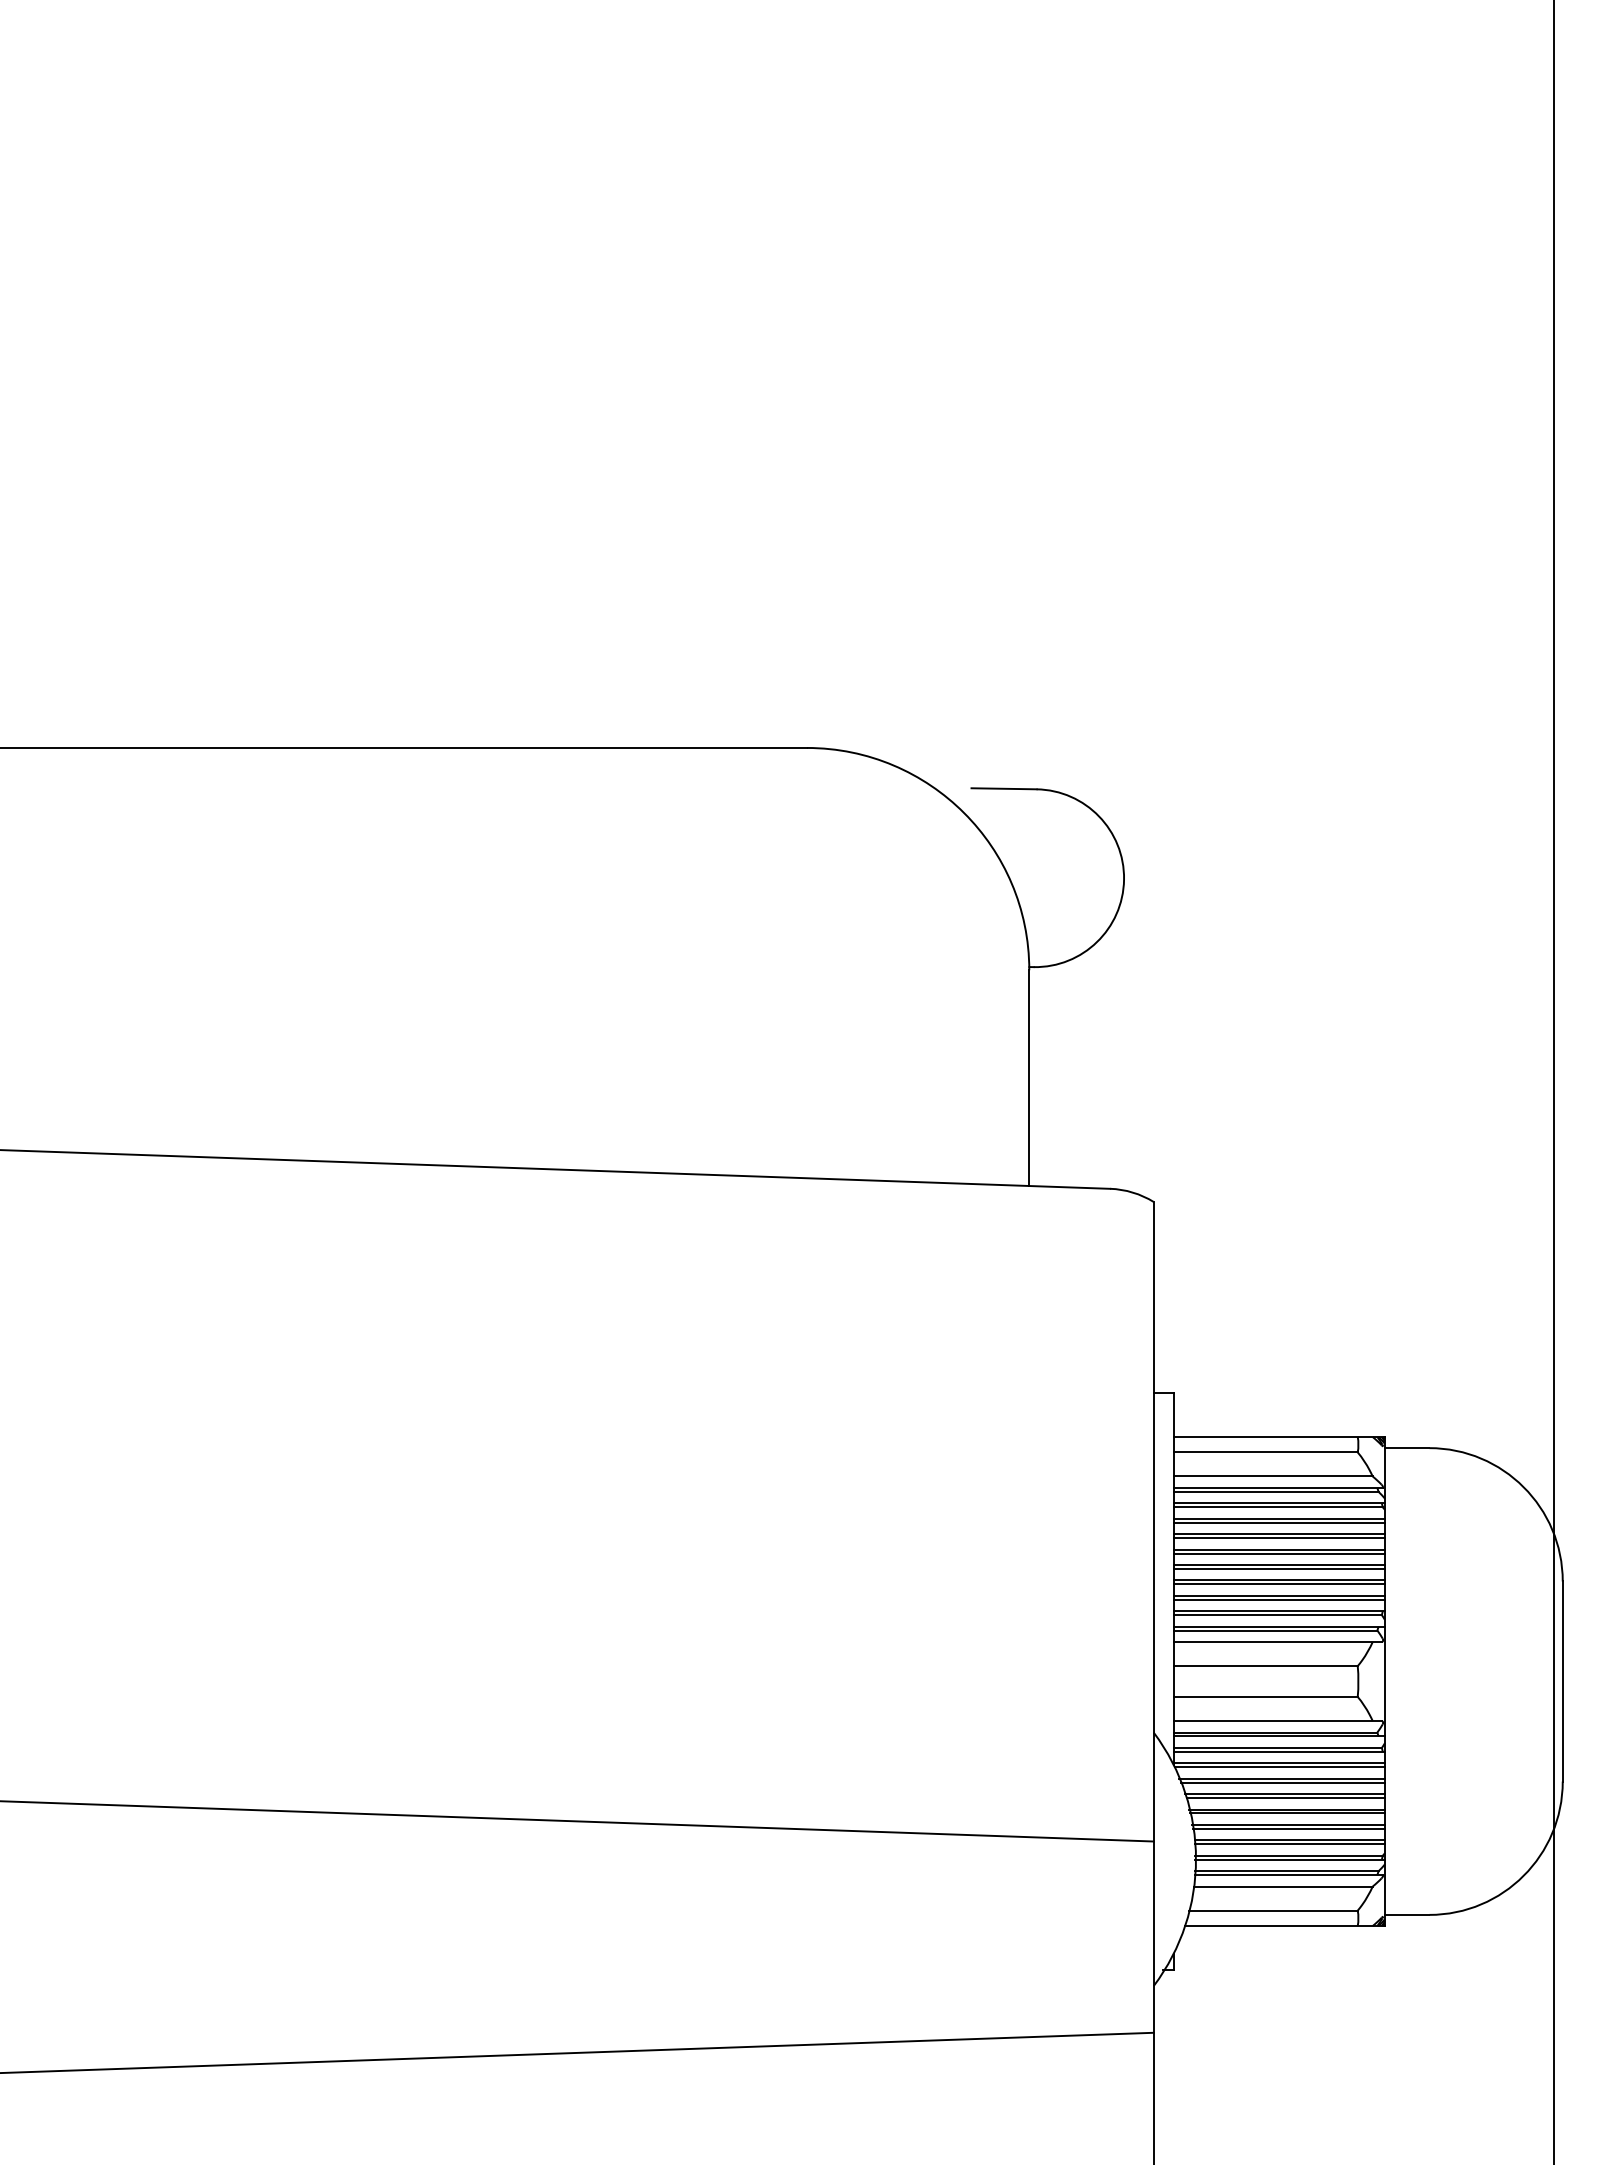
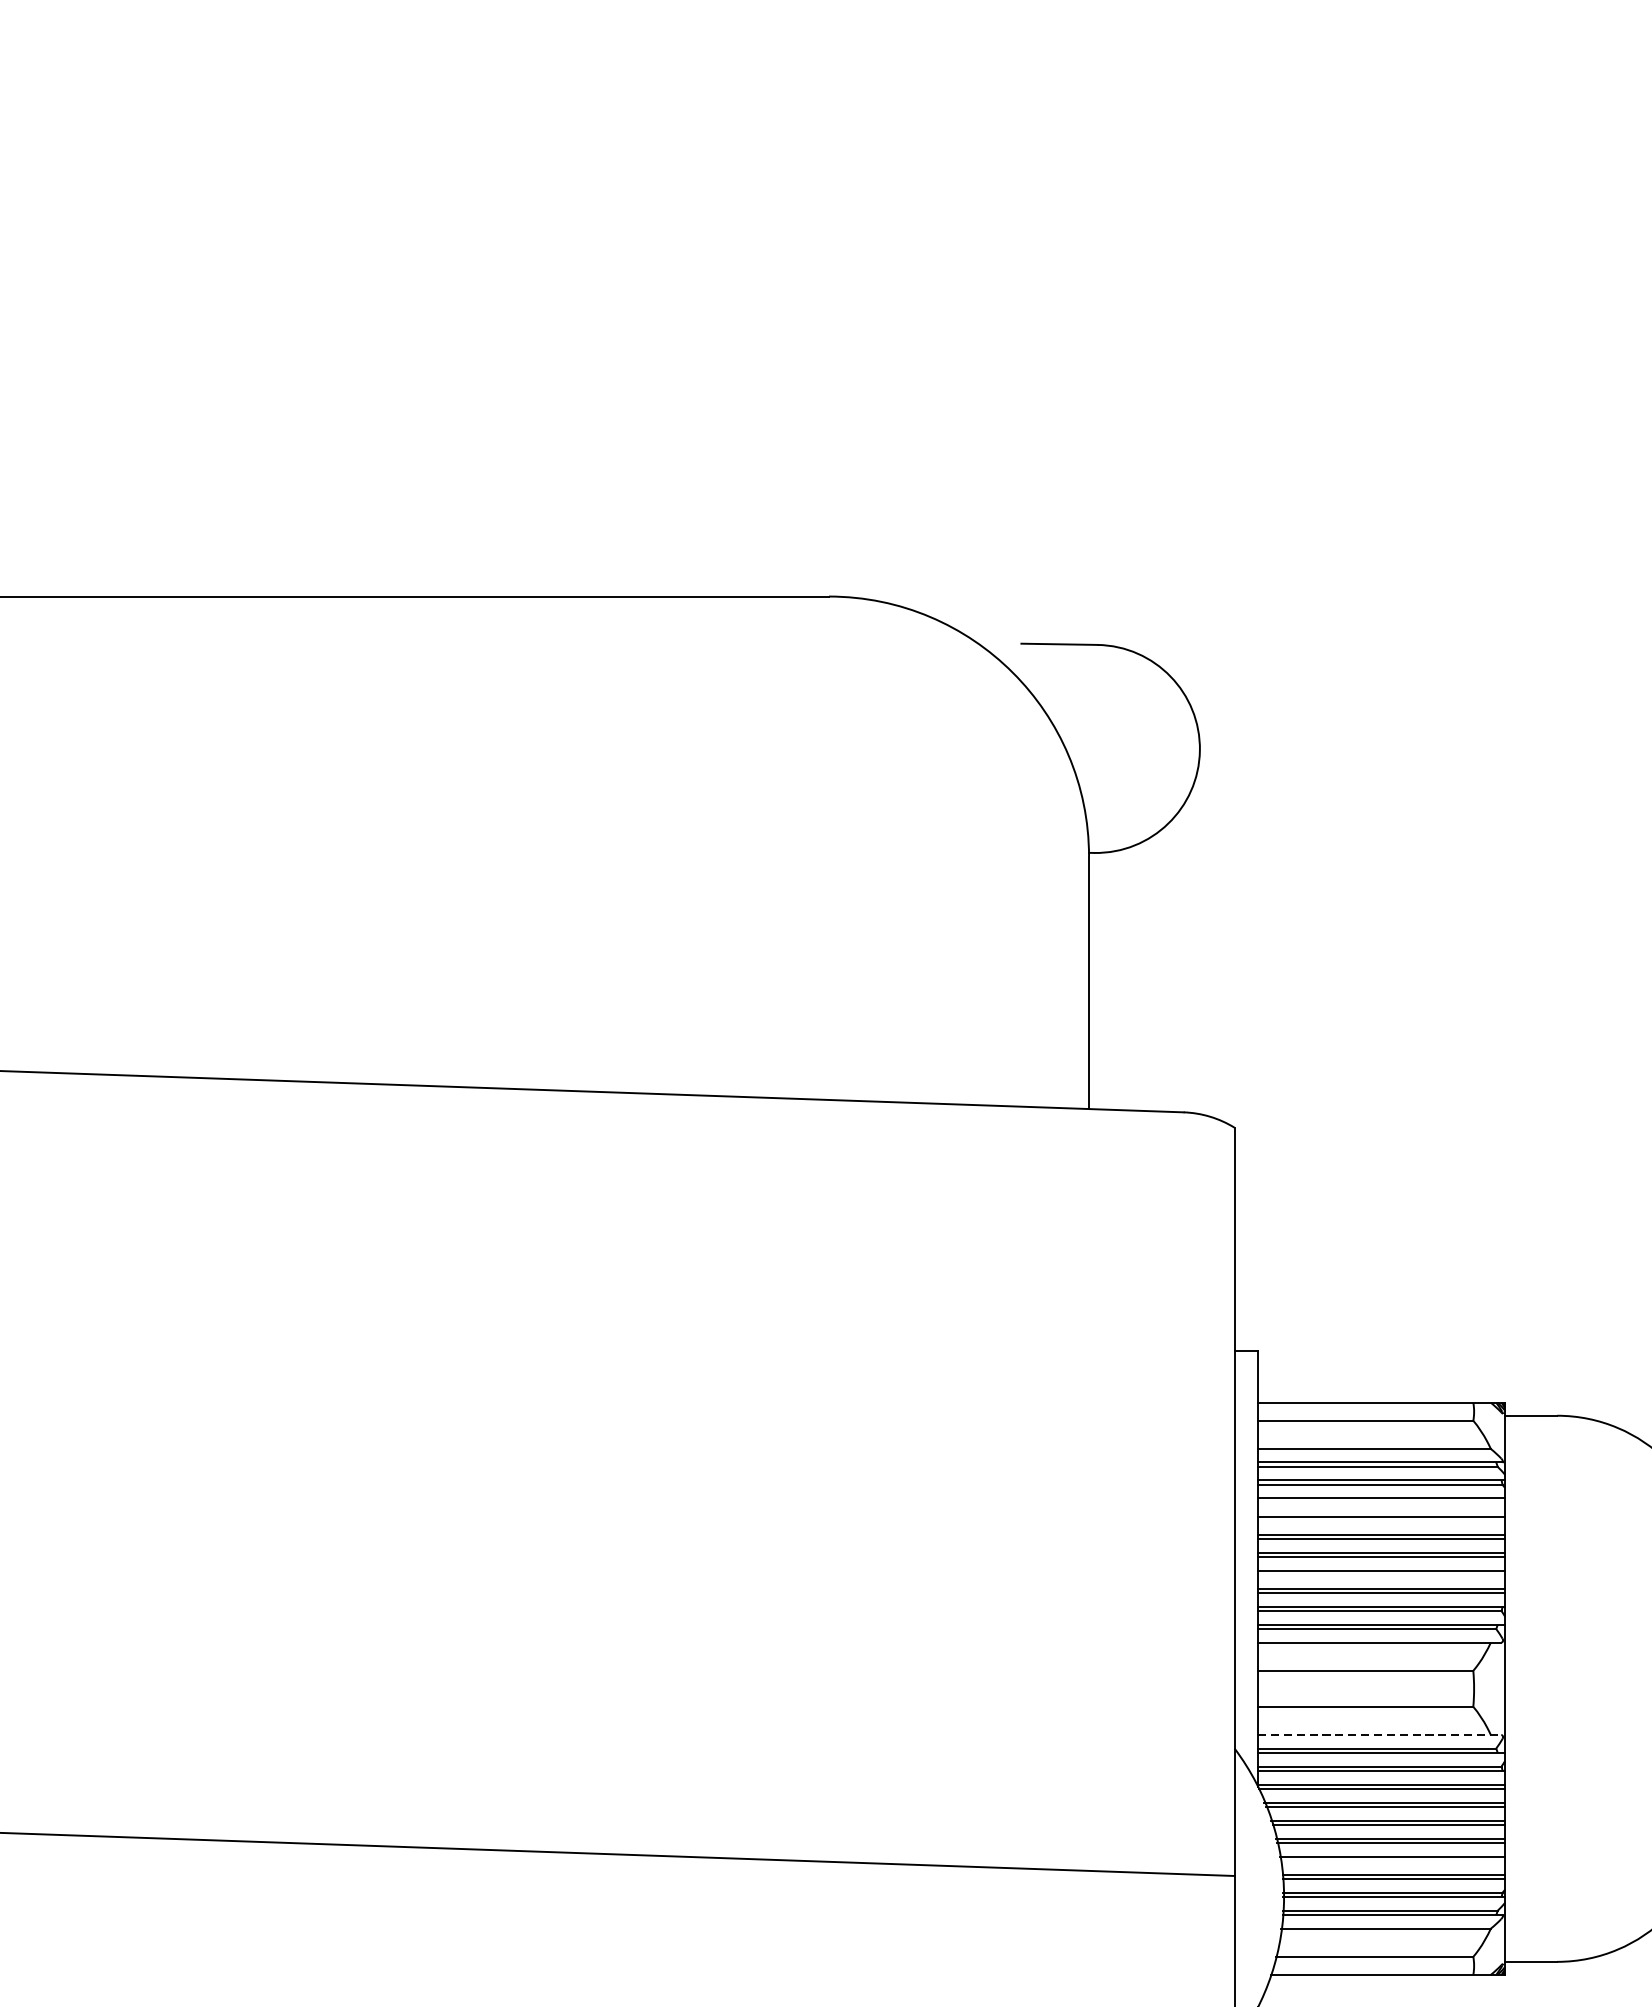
line: (1278, 1522) -> (1380, 1502), removed
line: (1278, 1538) -> (1380, 1521), removed
line: (1278, 1584) -> (1380, 1575), removed
line: (1277, 1720) -> (1379, 1734), solid -> dashed
line: (1288, 1828) -> (1392, 1860), removed

